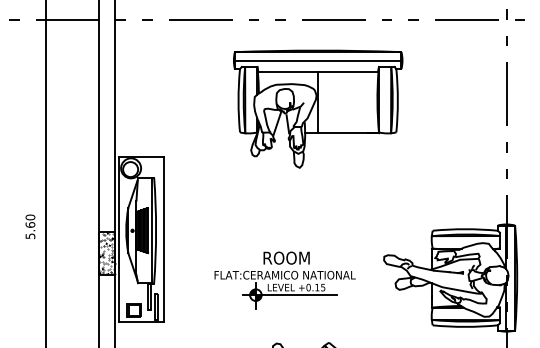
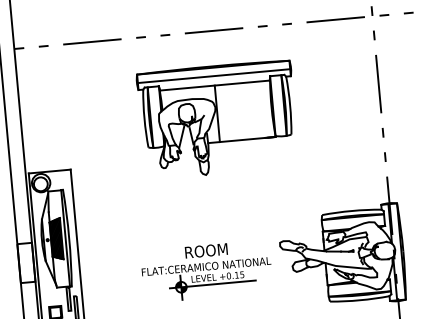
part: (318, 108) -> (218, 119), moved
hatch: (107, 253) -> (26, 262), removed
part: (284, 280) -> (206, 271), moved

